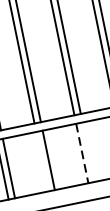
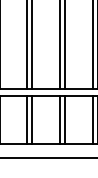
line: (89, 151) -> (65, 119), added
line: (82, 154) -> (59, 120), dashed -> solid
line: (42, 161) -> (27, 119), added

